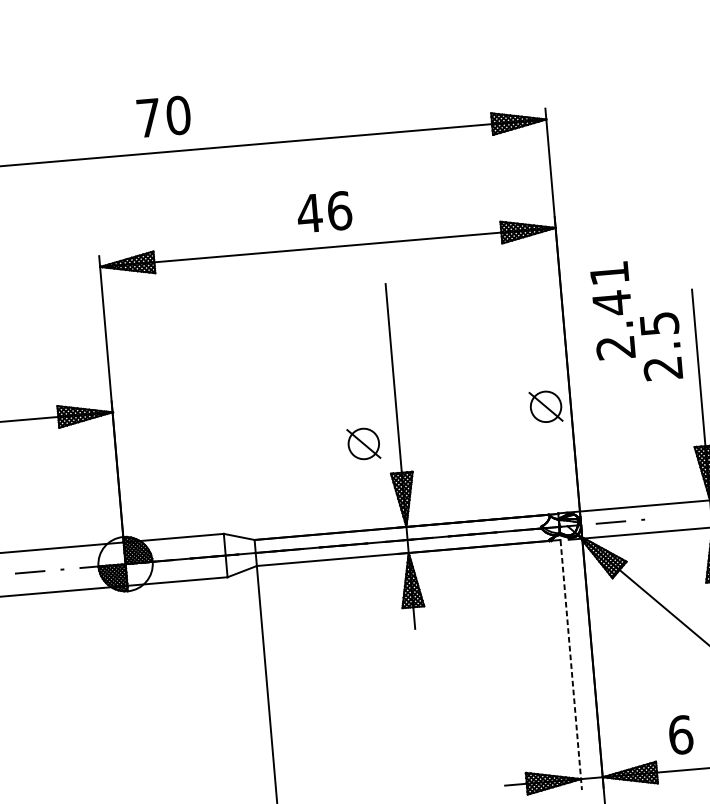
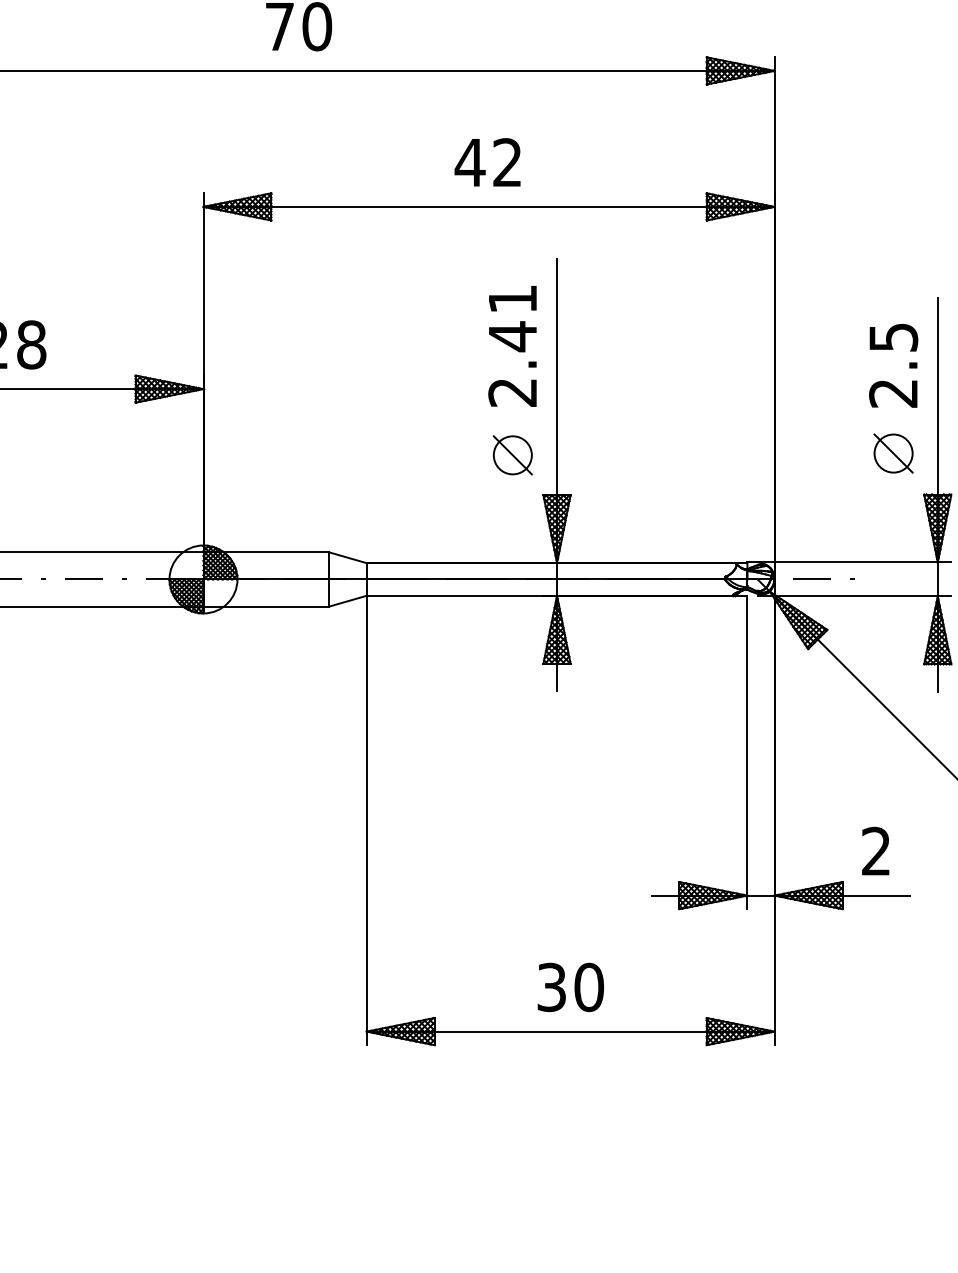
text: (339, 210) -> (507, 162), 46 -> 42
text: (612, 311) -> (512, 346), moved
part: (545, 406) -> (893, 453), moved
line: (571, 665) -> (747, 753), dashed -> solid
text: (680, 735) -> (876, 851), 6 -> 2

